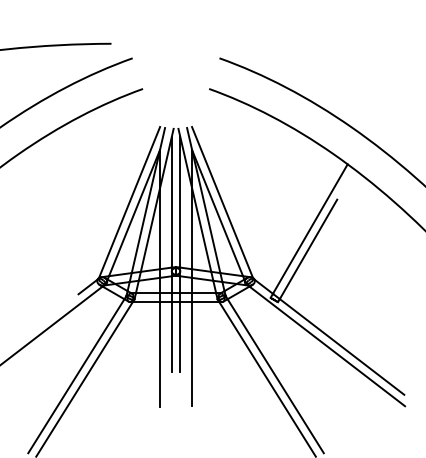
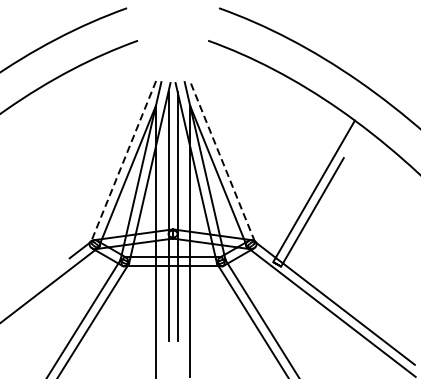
line: (129, 202) -> (123, 161), solid -> dashed
line: (222, 202) -> (222, 161), solid -> dashed

